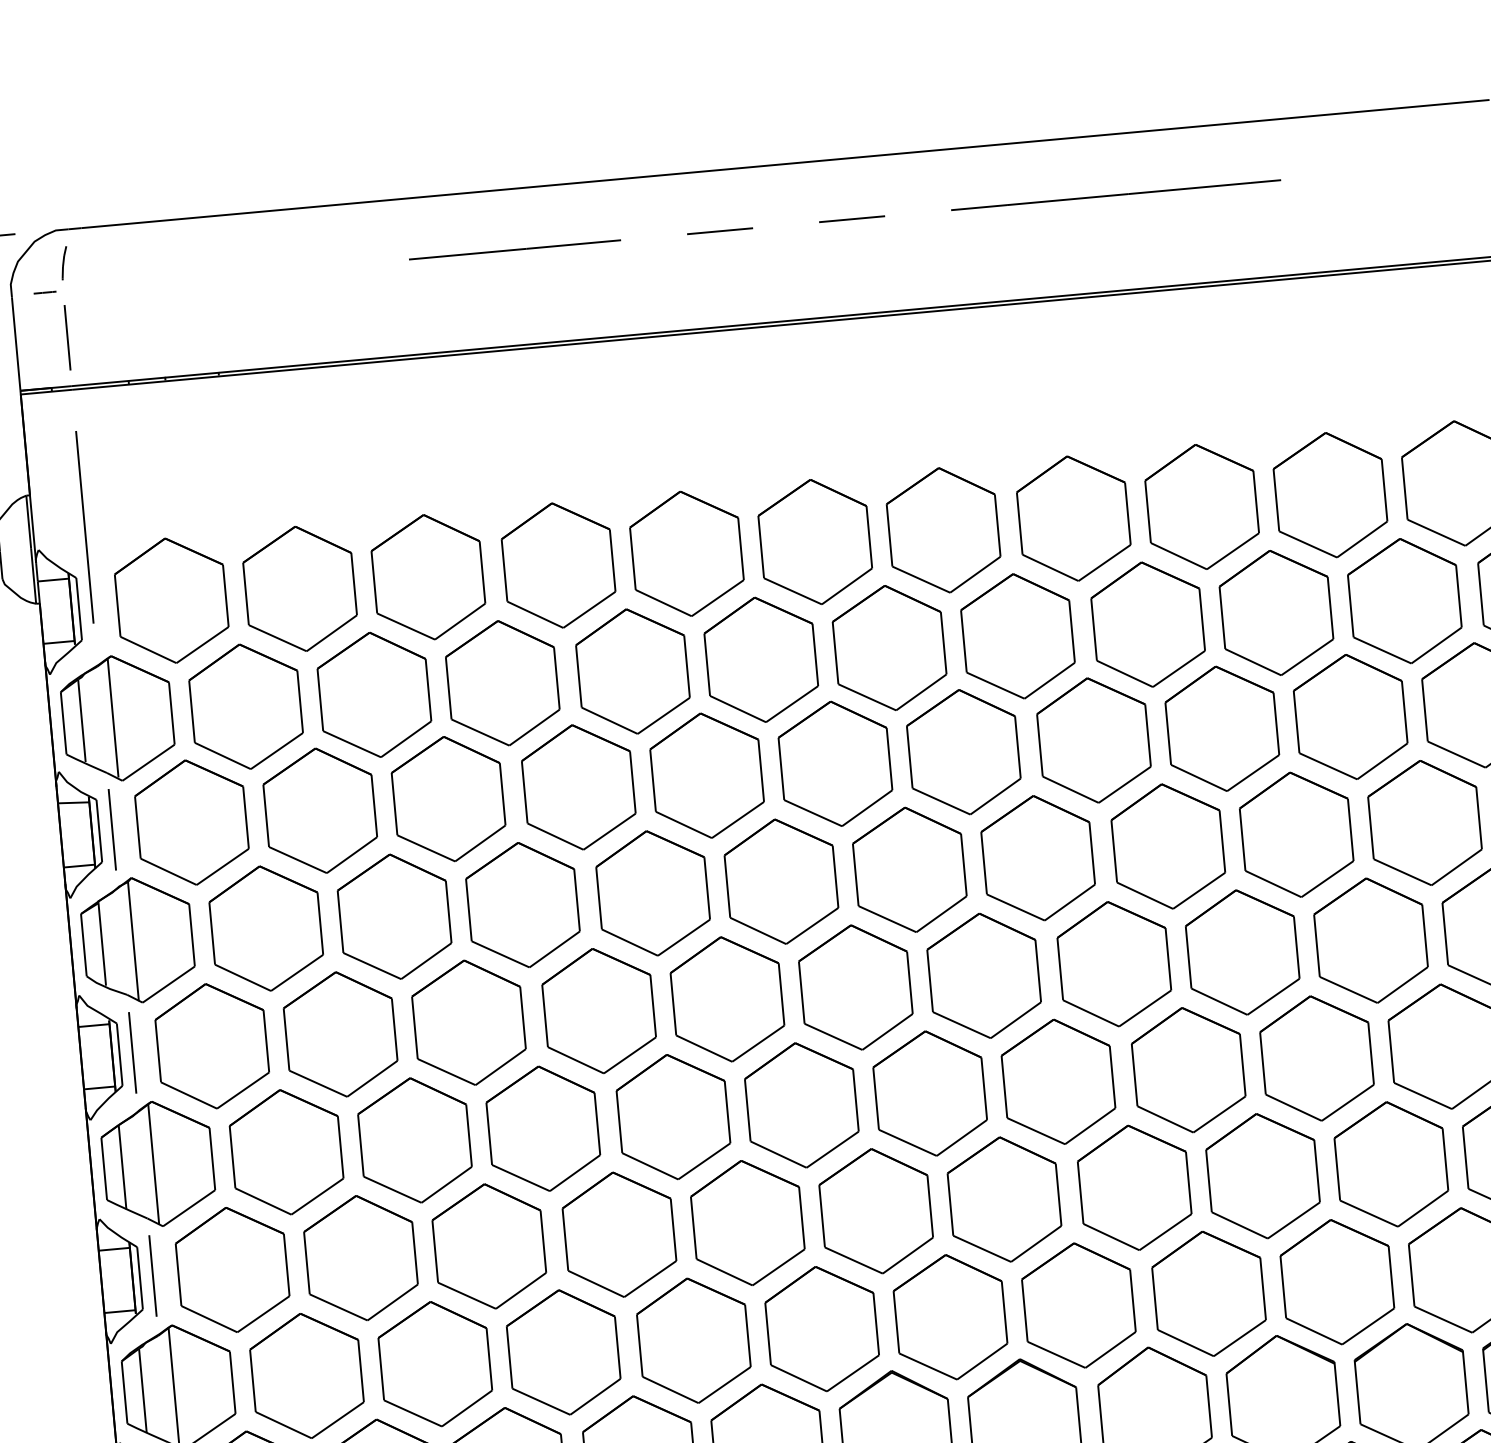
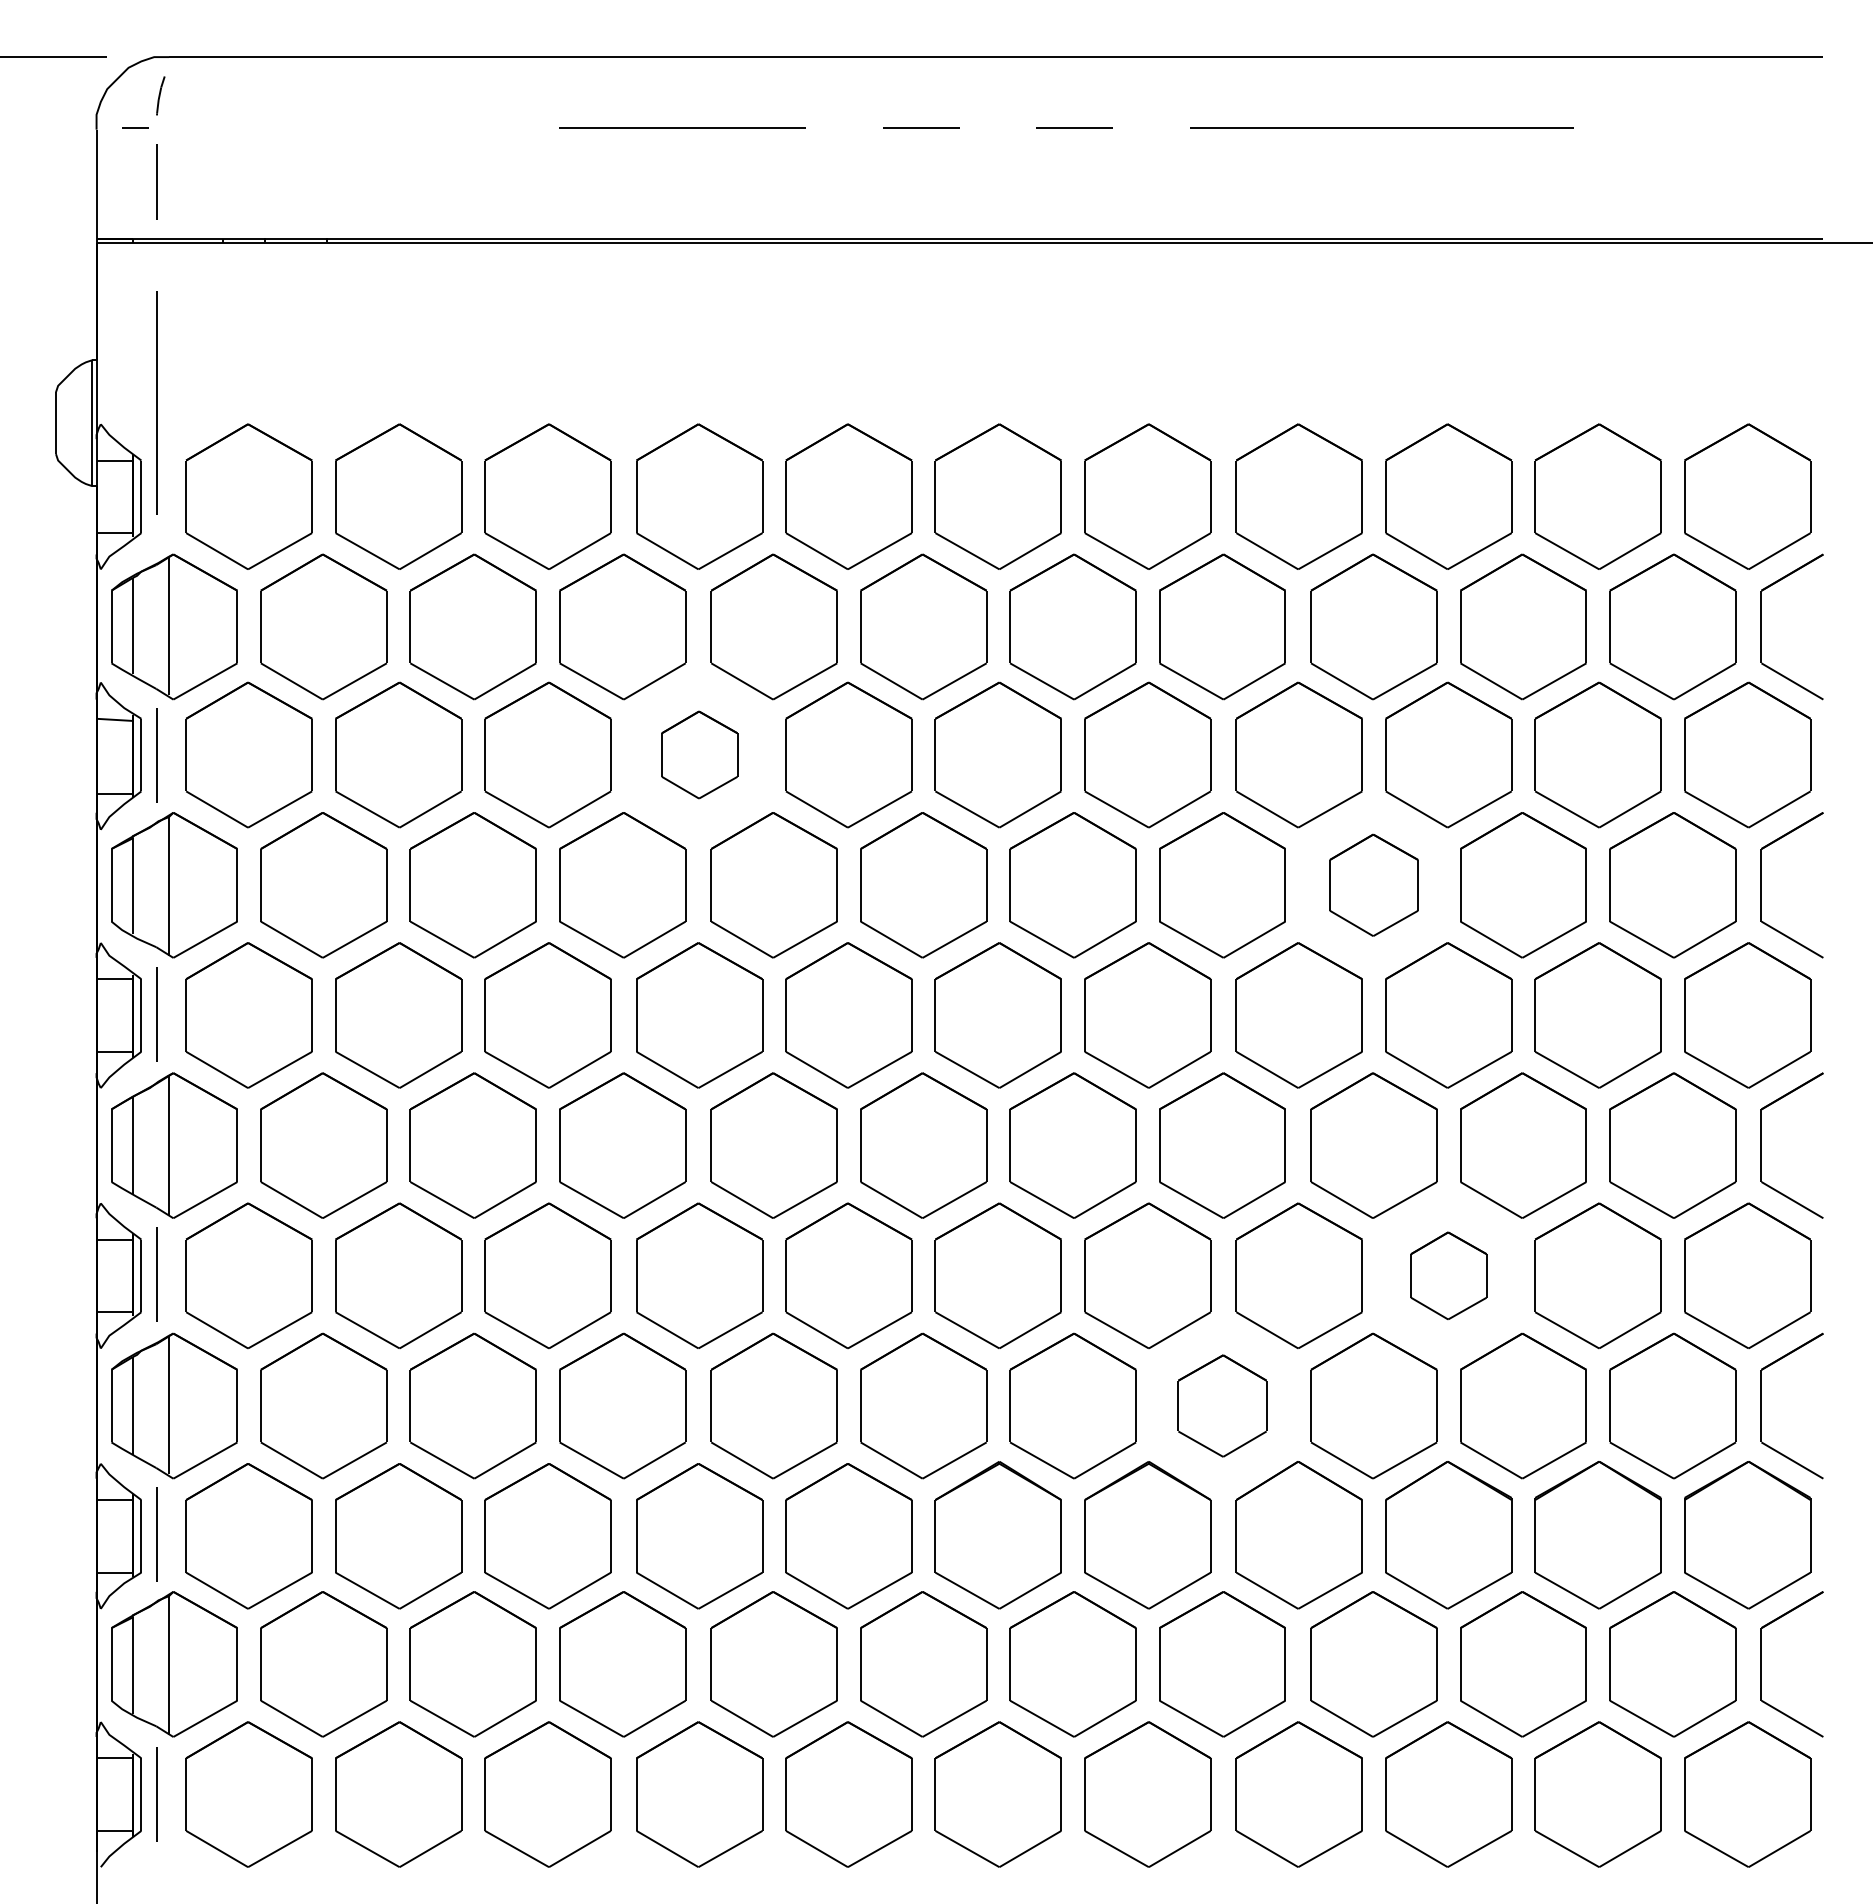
part: (578, 786) -> (699, 754), size x0.6
part: (1167, 846) -> (1373, 885), size x0.7
part: (1262, 1175) -> (1448, 1275), size x0.6
part: (1078, 1305) -> (1222, 1405), size x0.7

